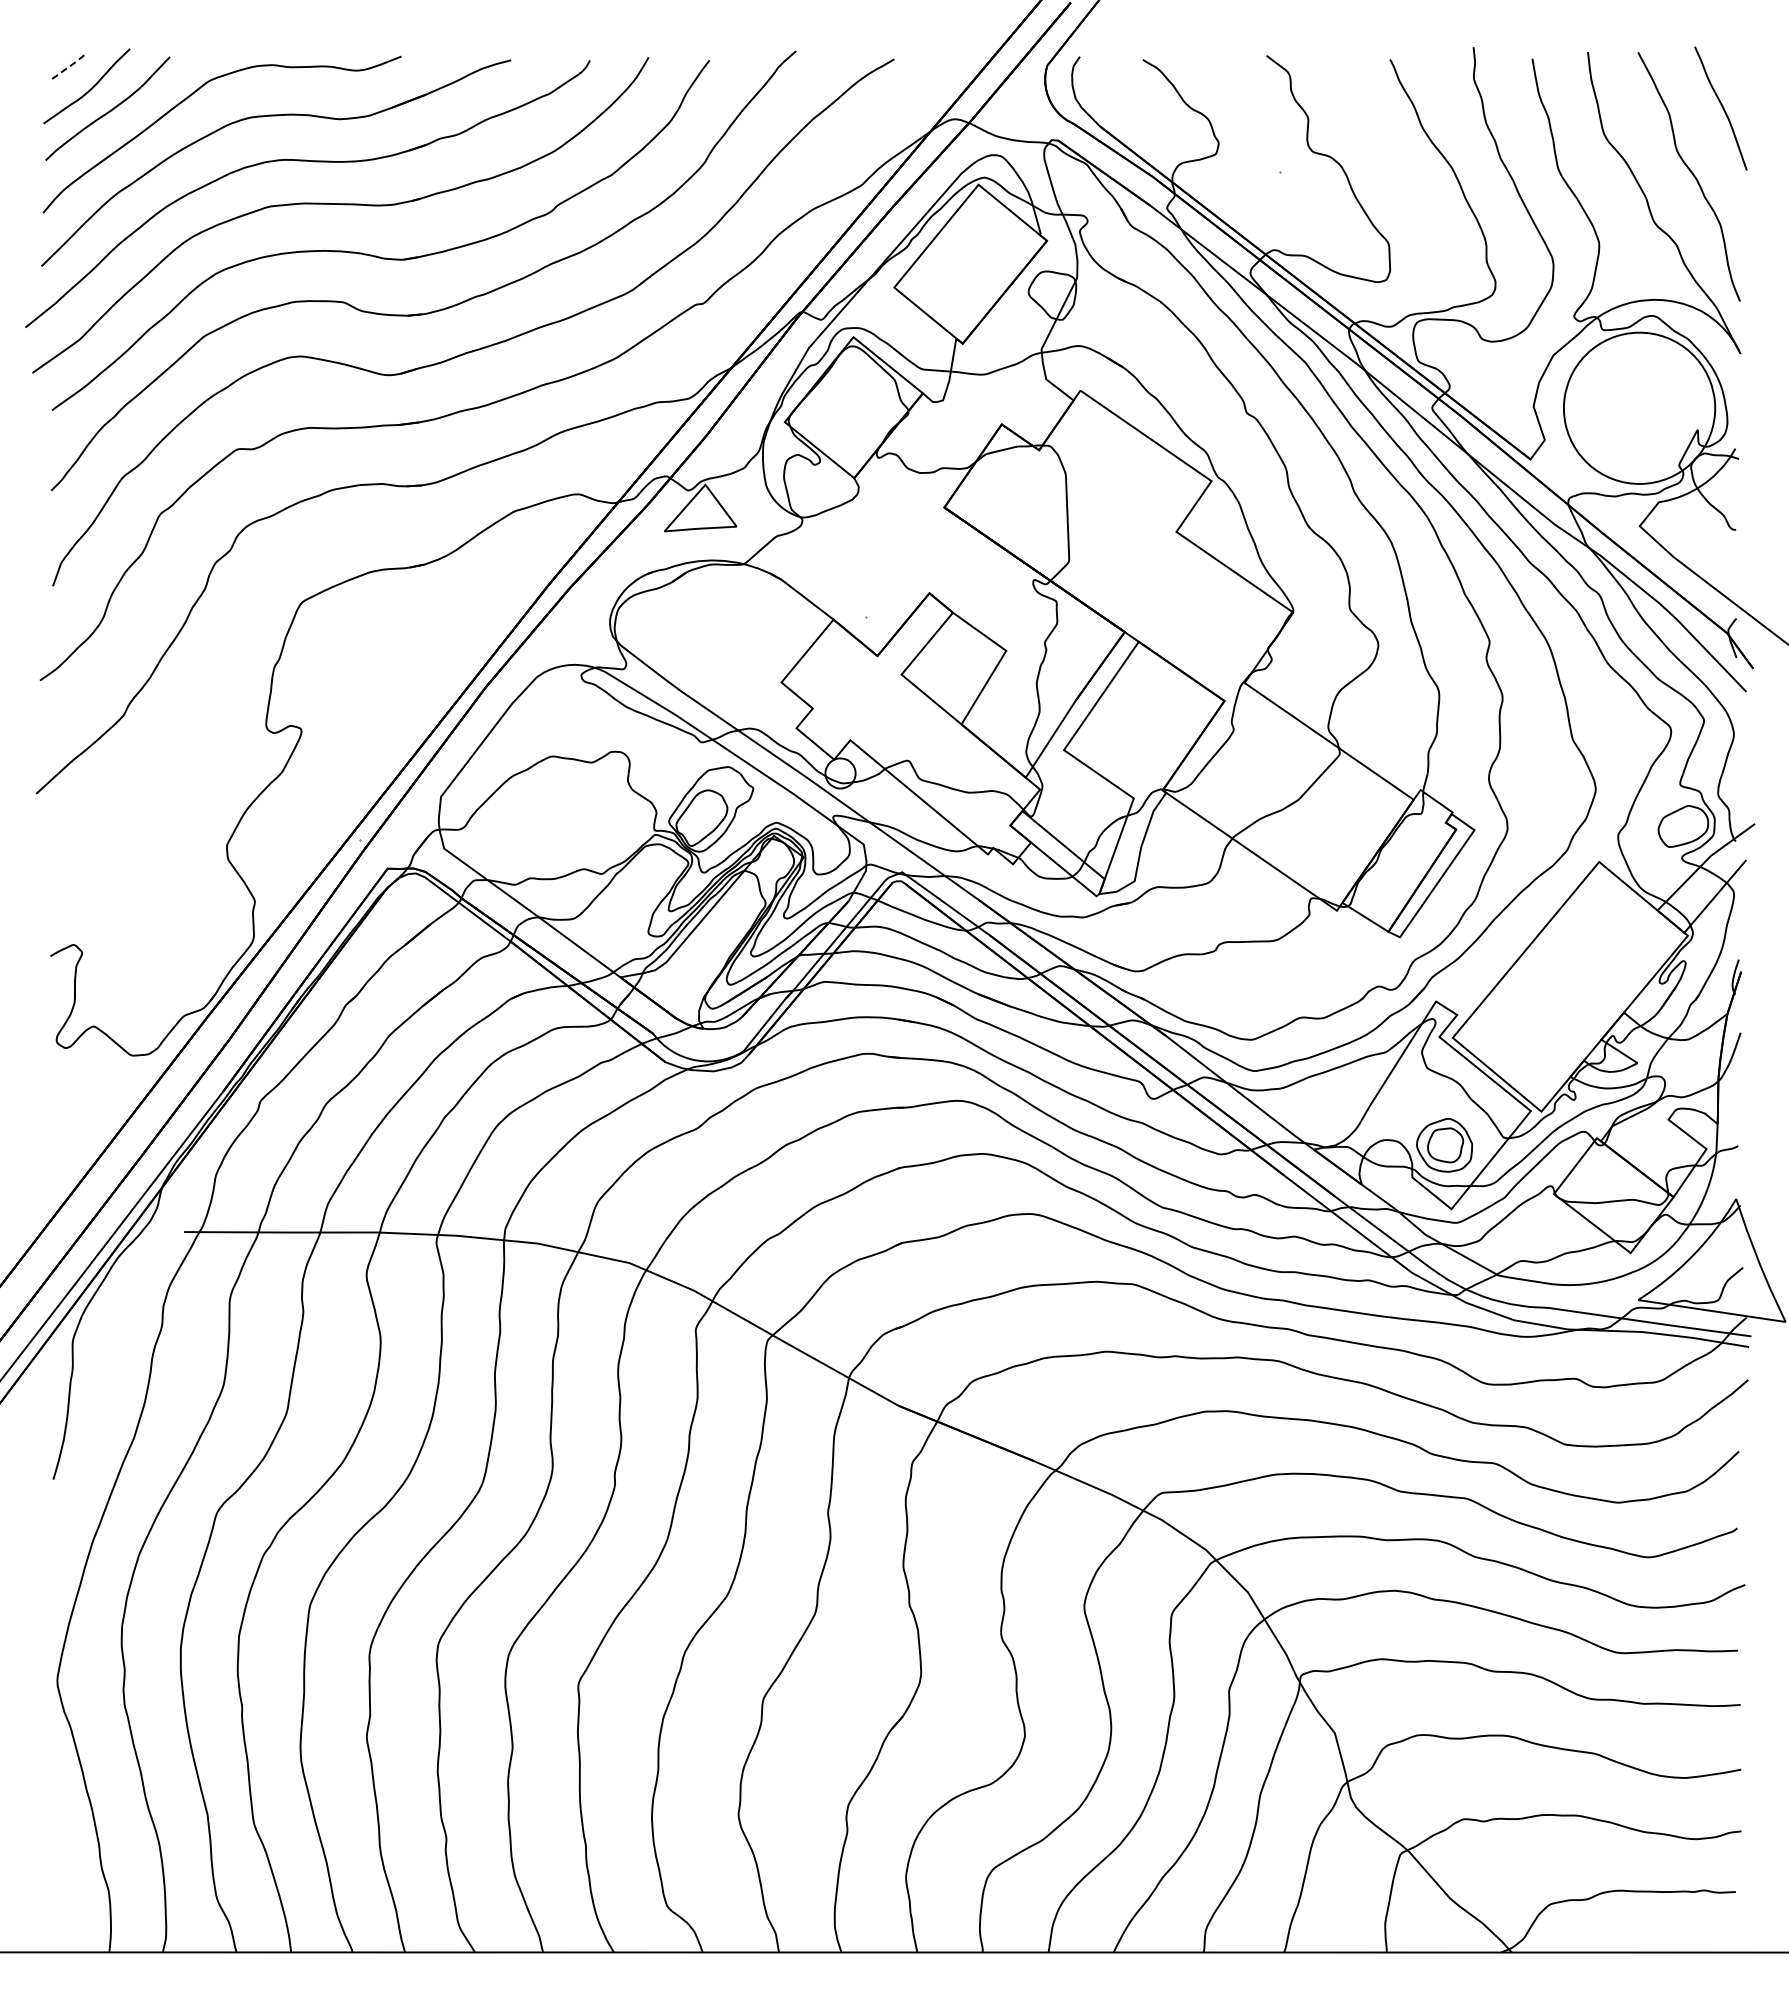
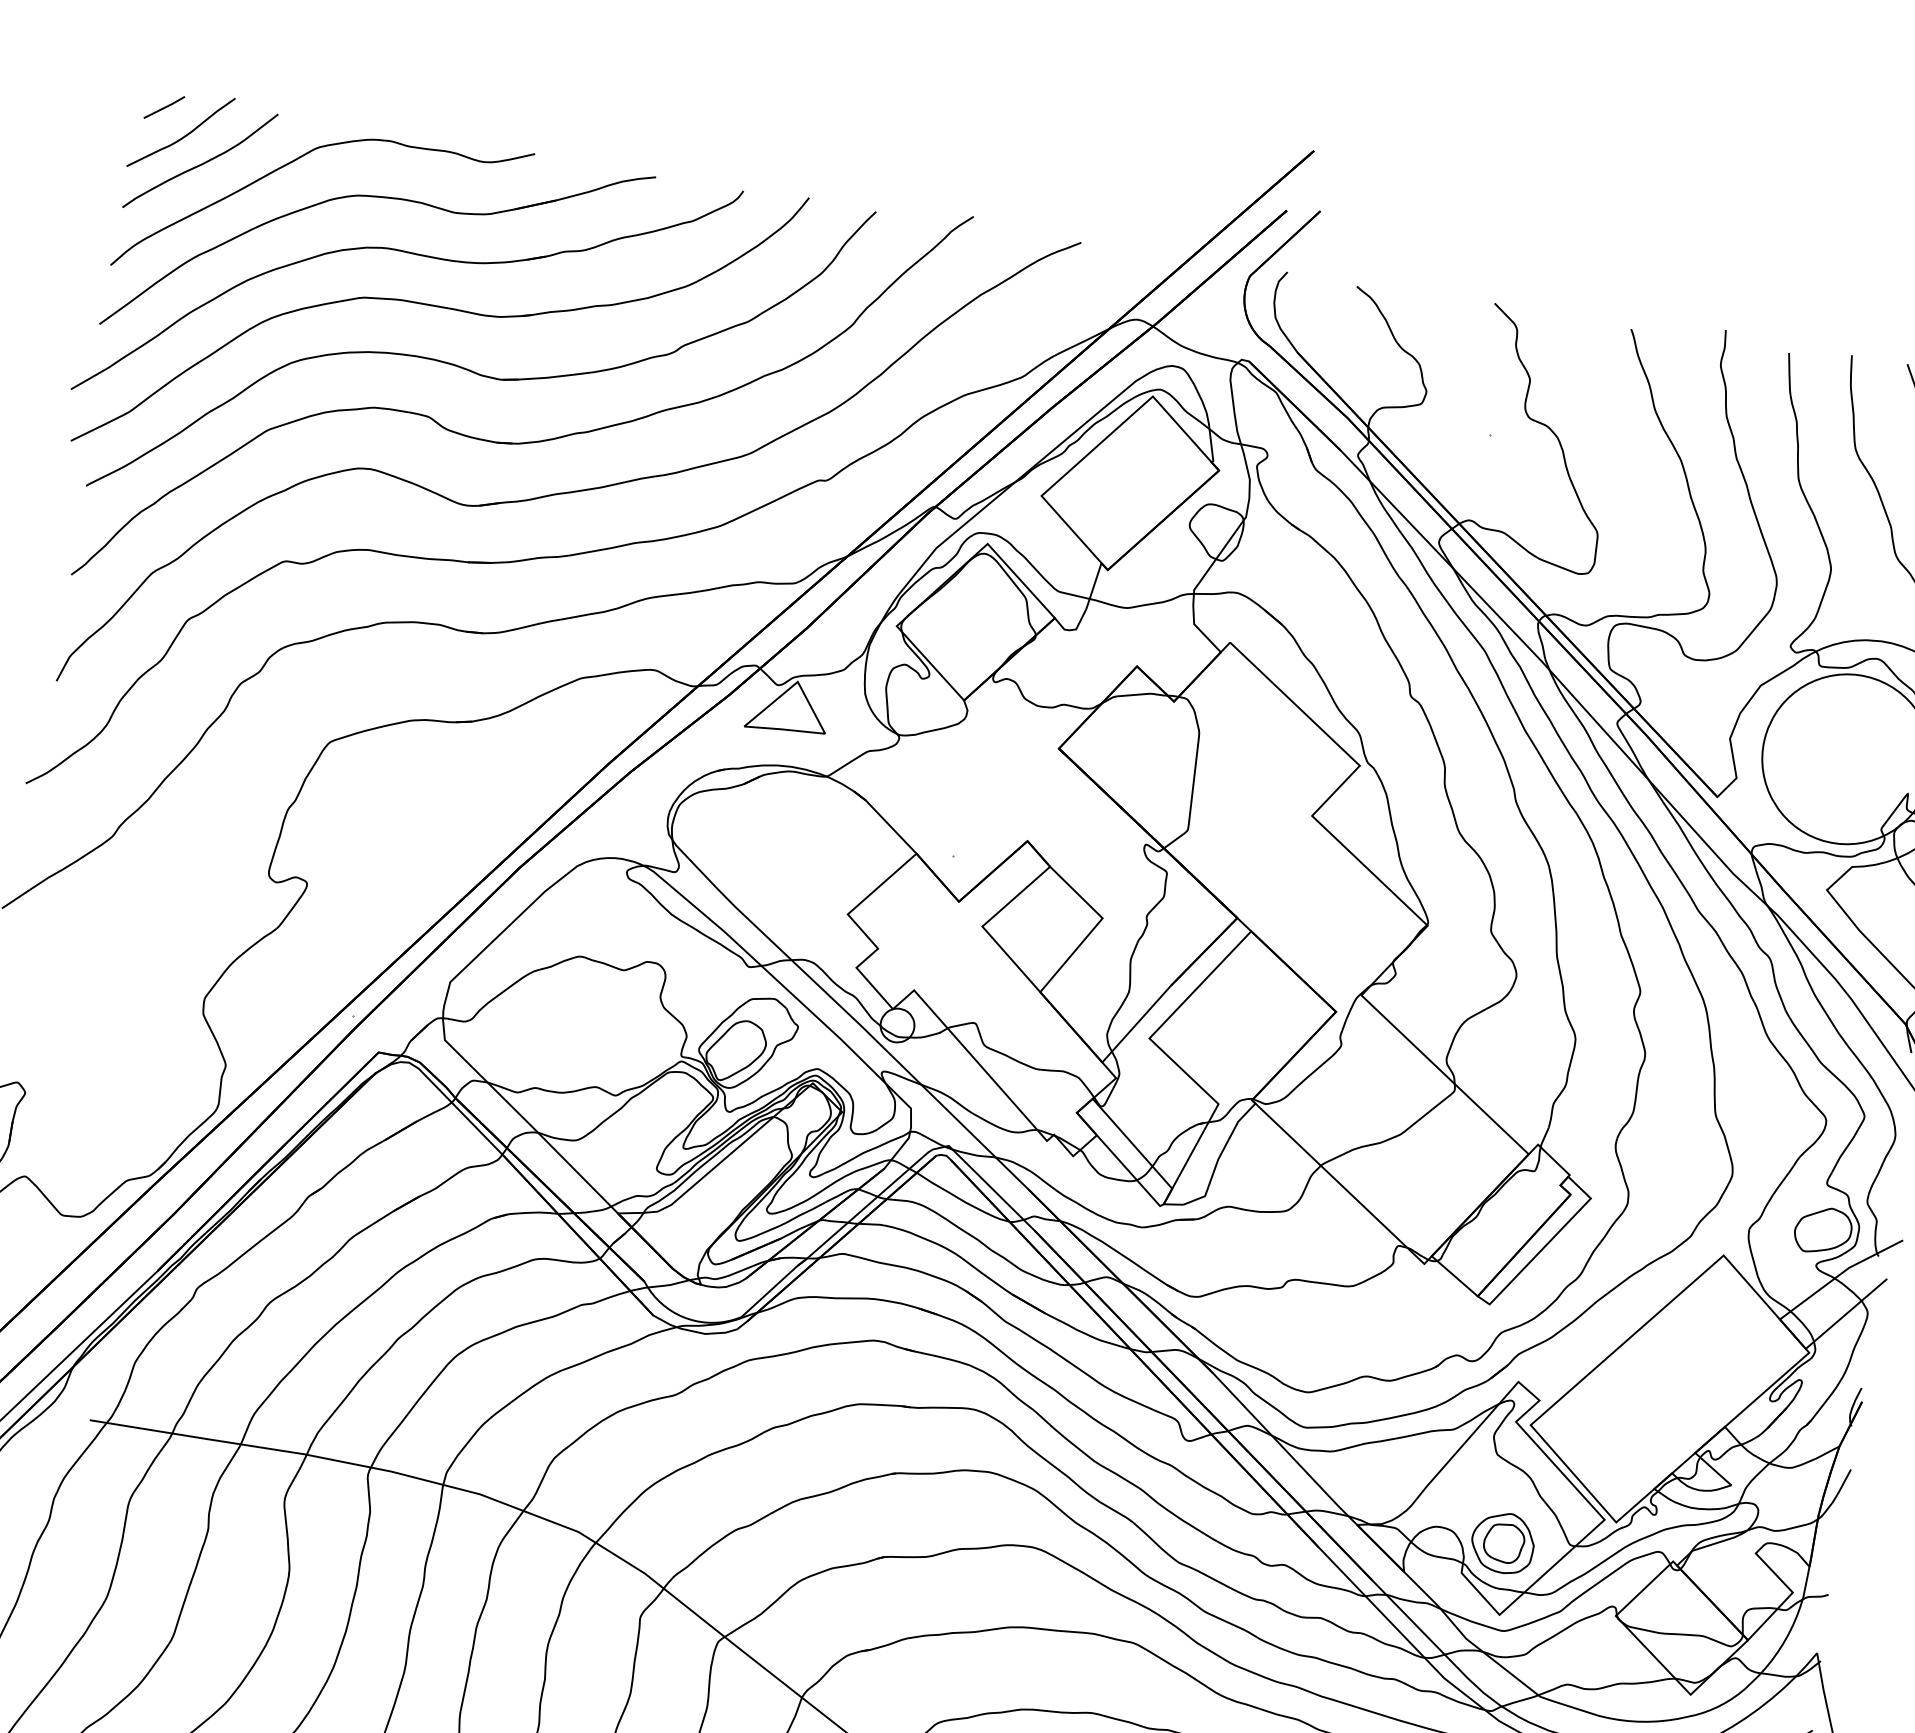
line: (69, 66) -> (165, 107), dashed -> solid

